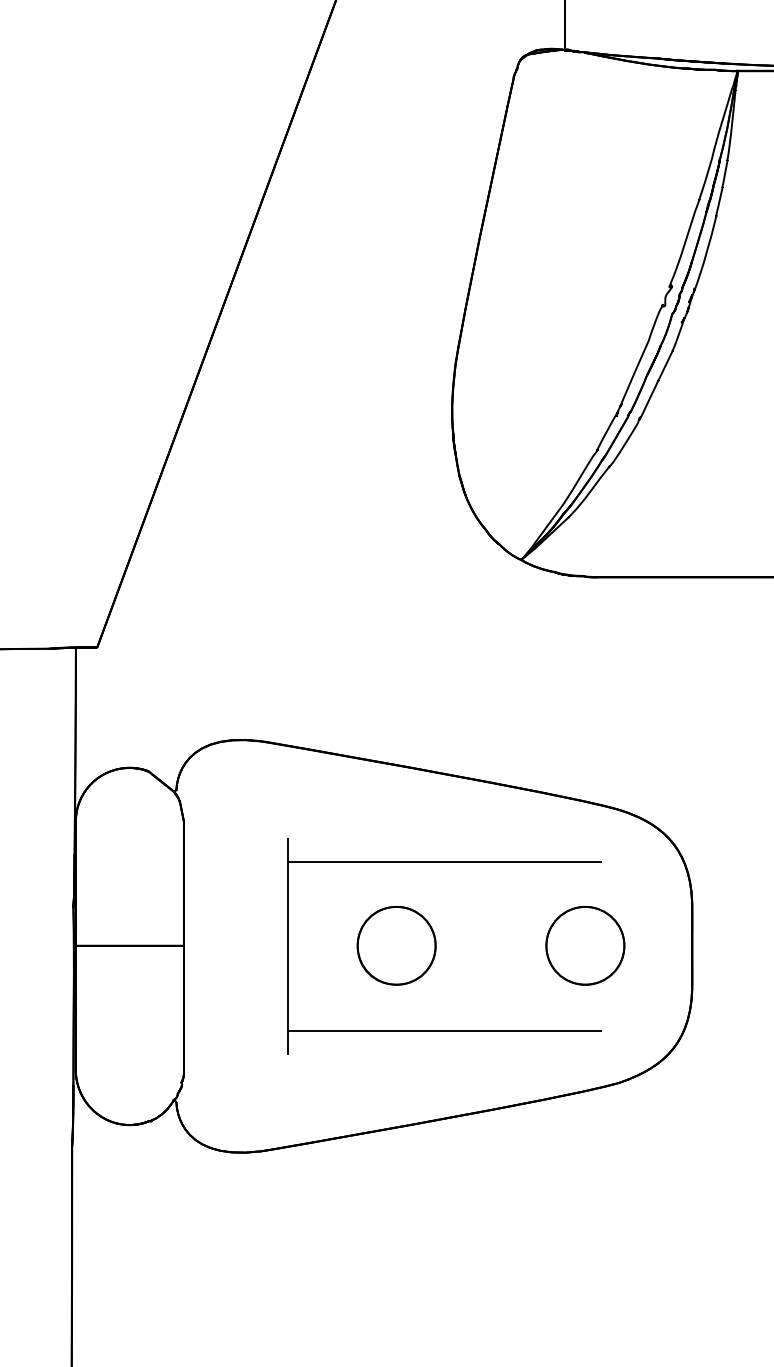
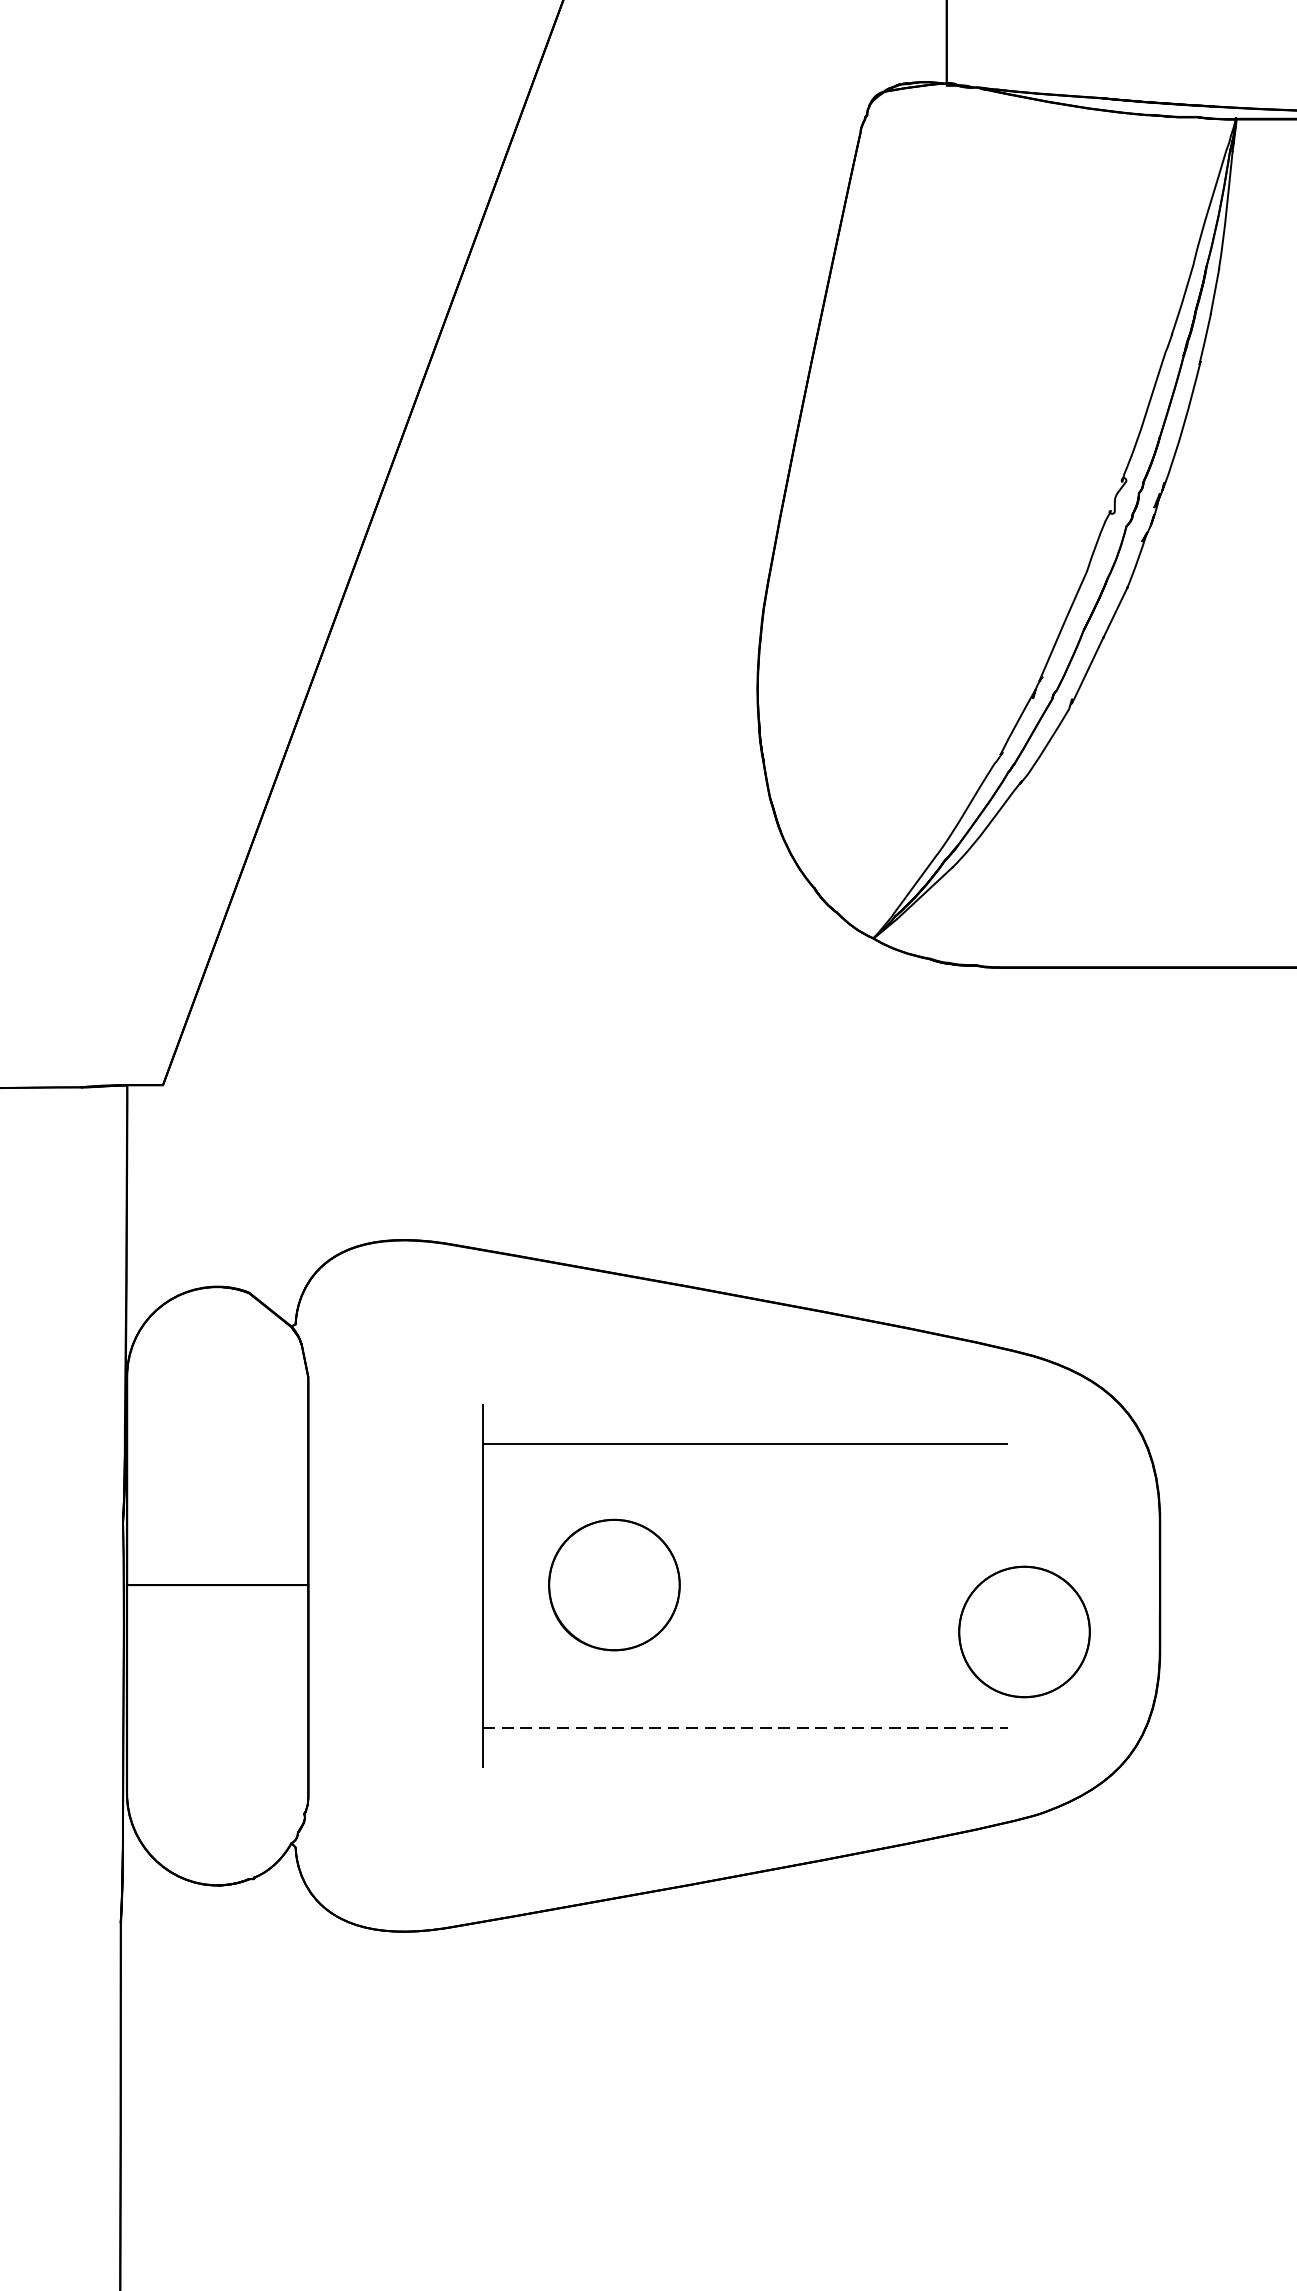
part: (396, 945) -> (614, 1584), moved
part: (585, 945) -> (1024, 1631), moved
line: (445, 1030) -> (746, 1726), solid -> dashed

